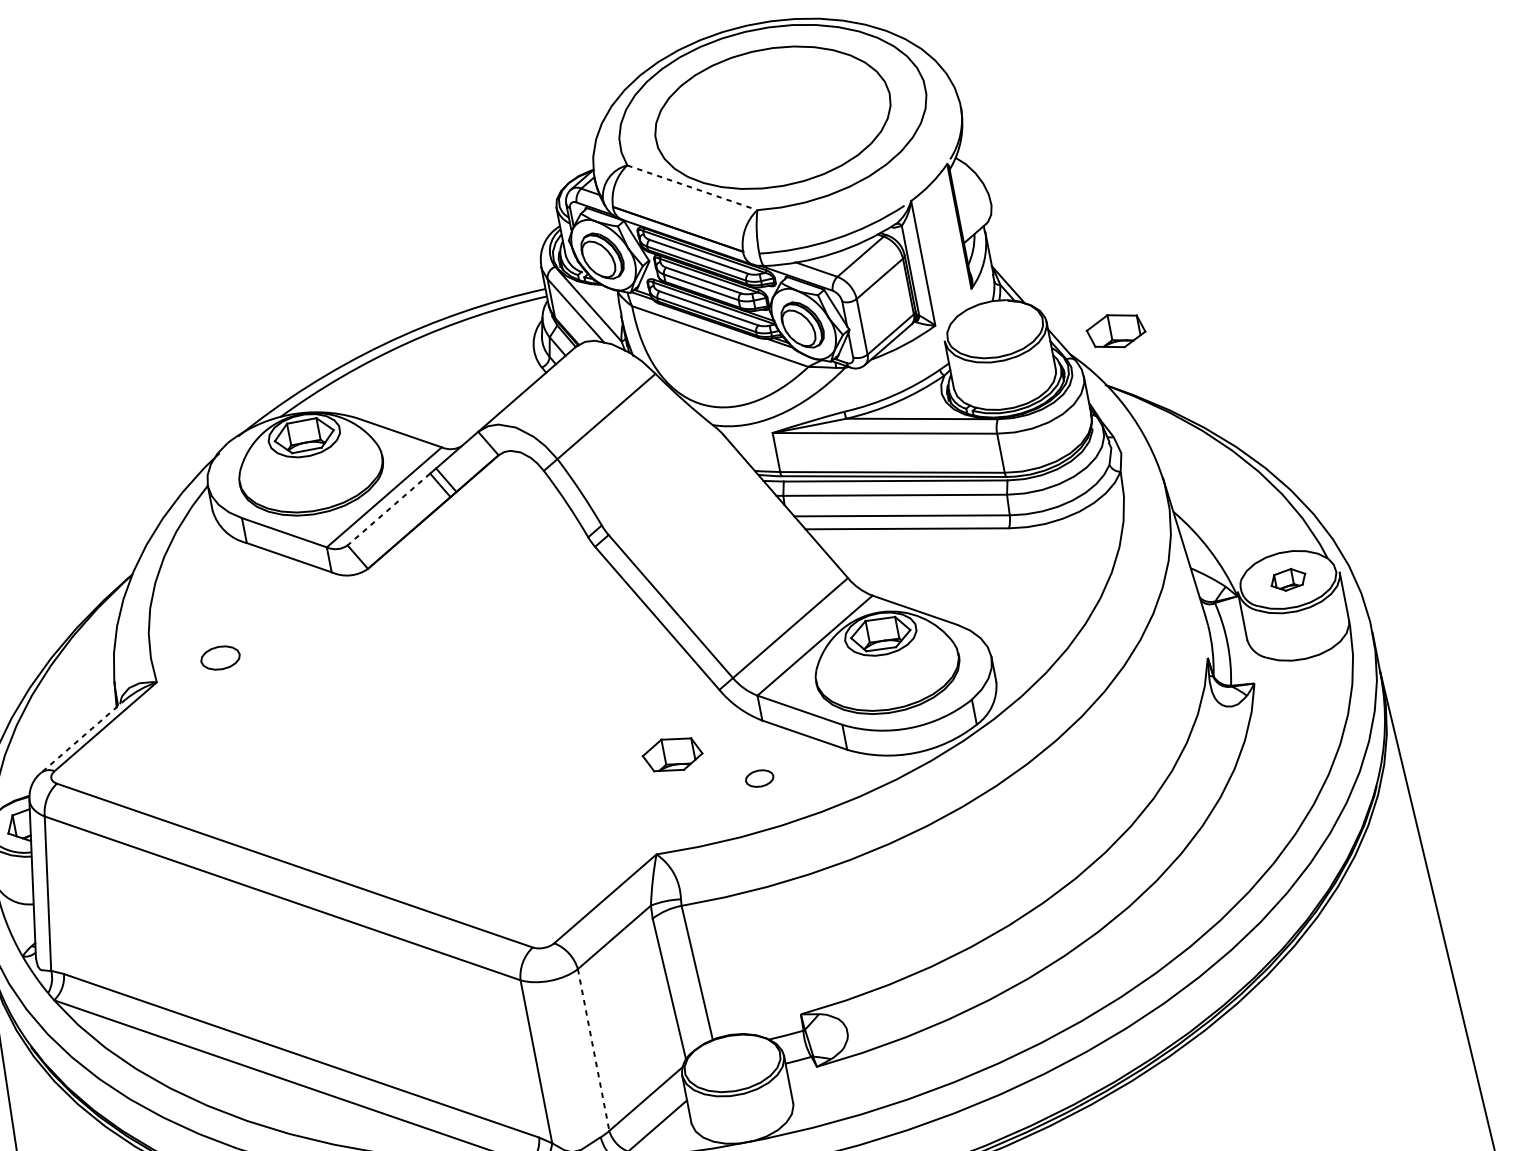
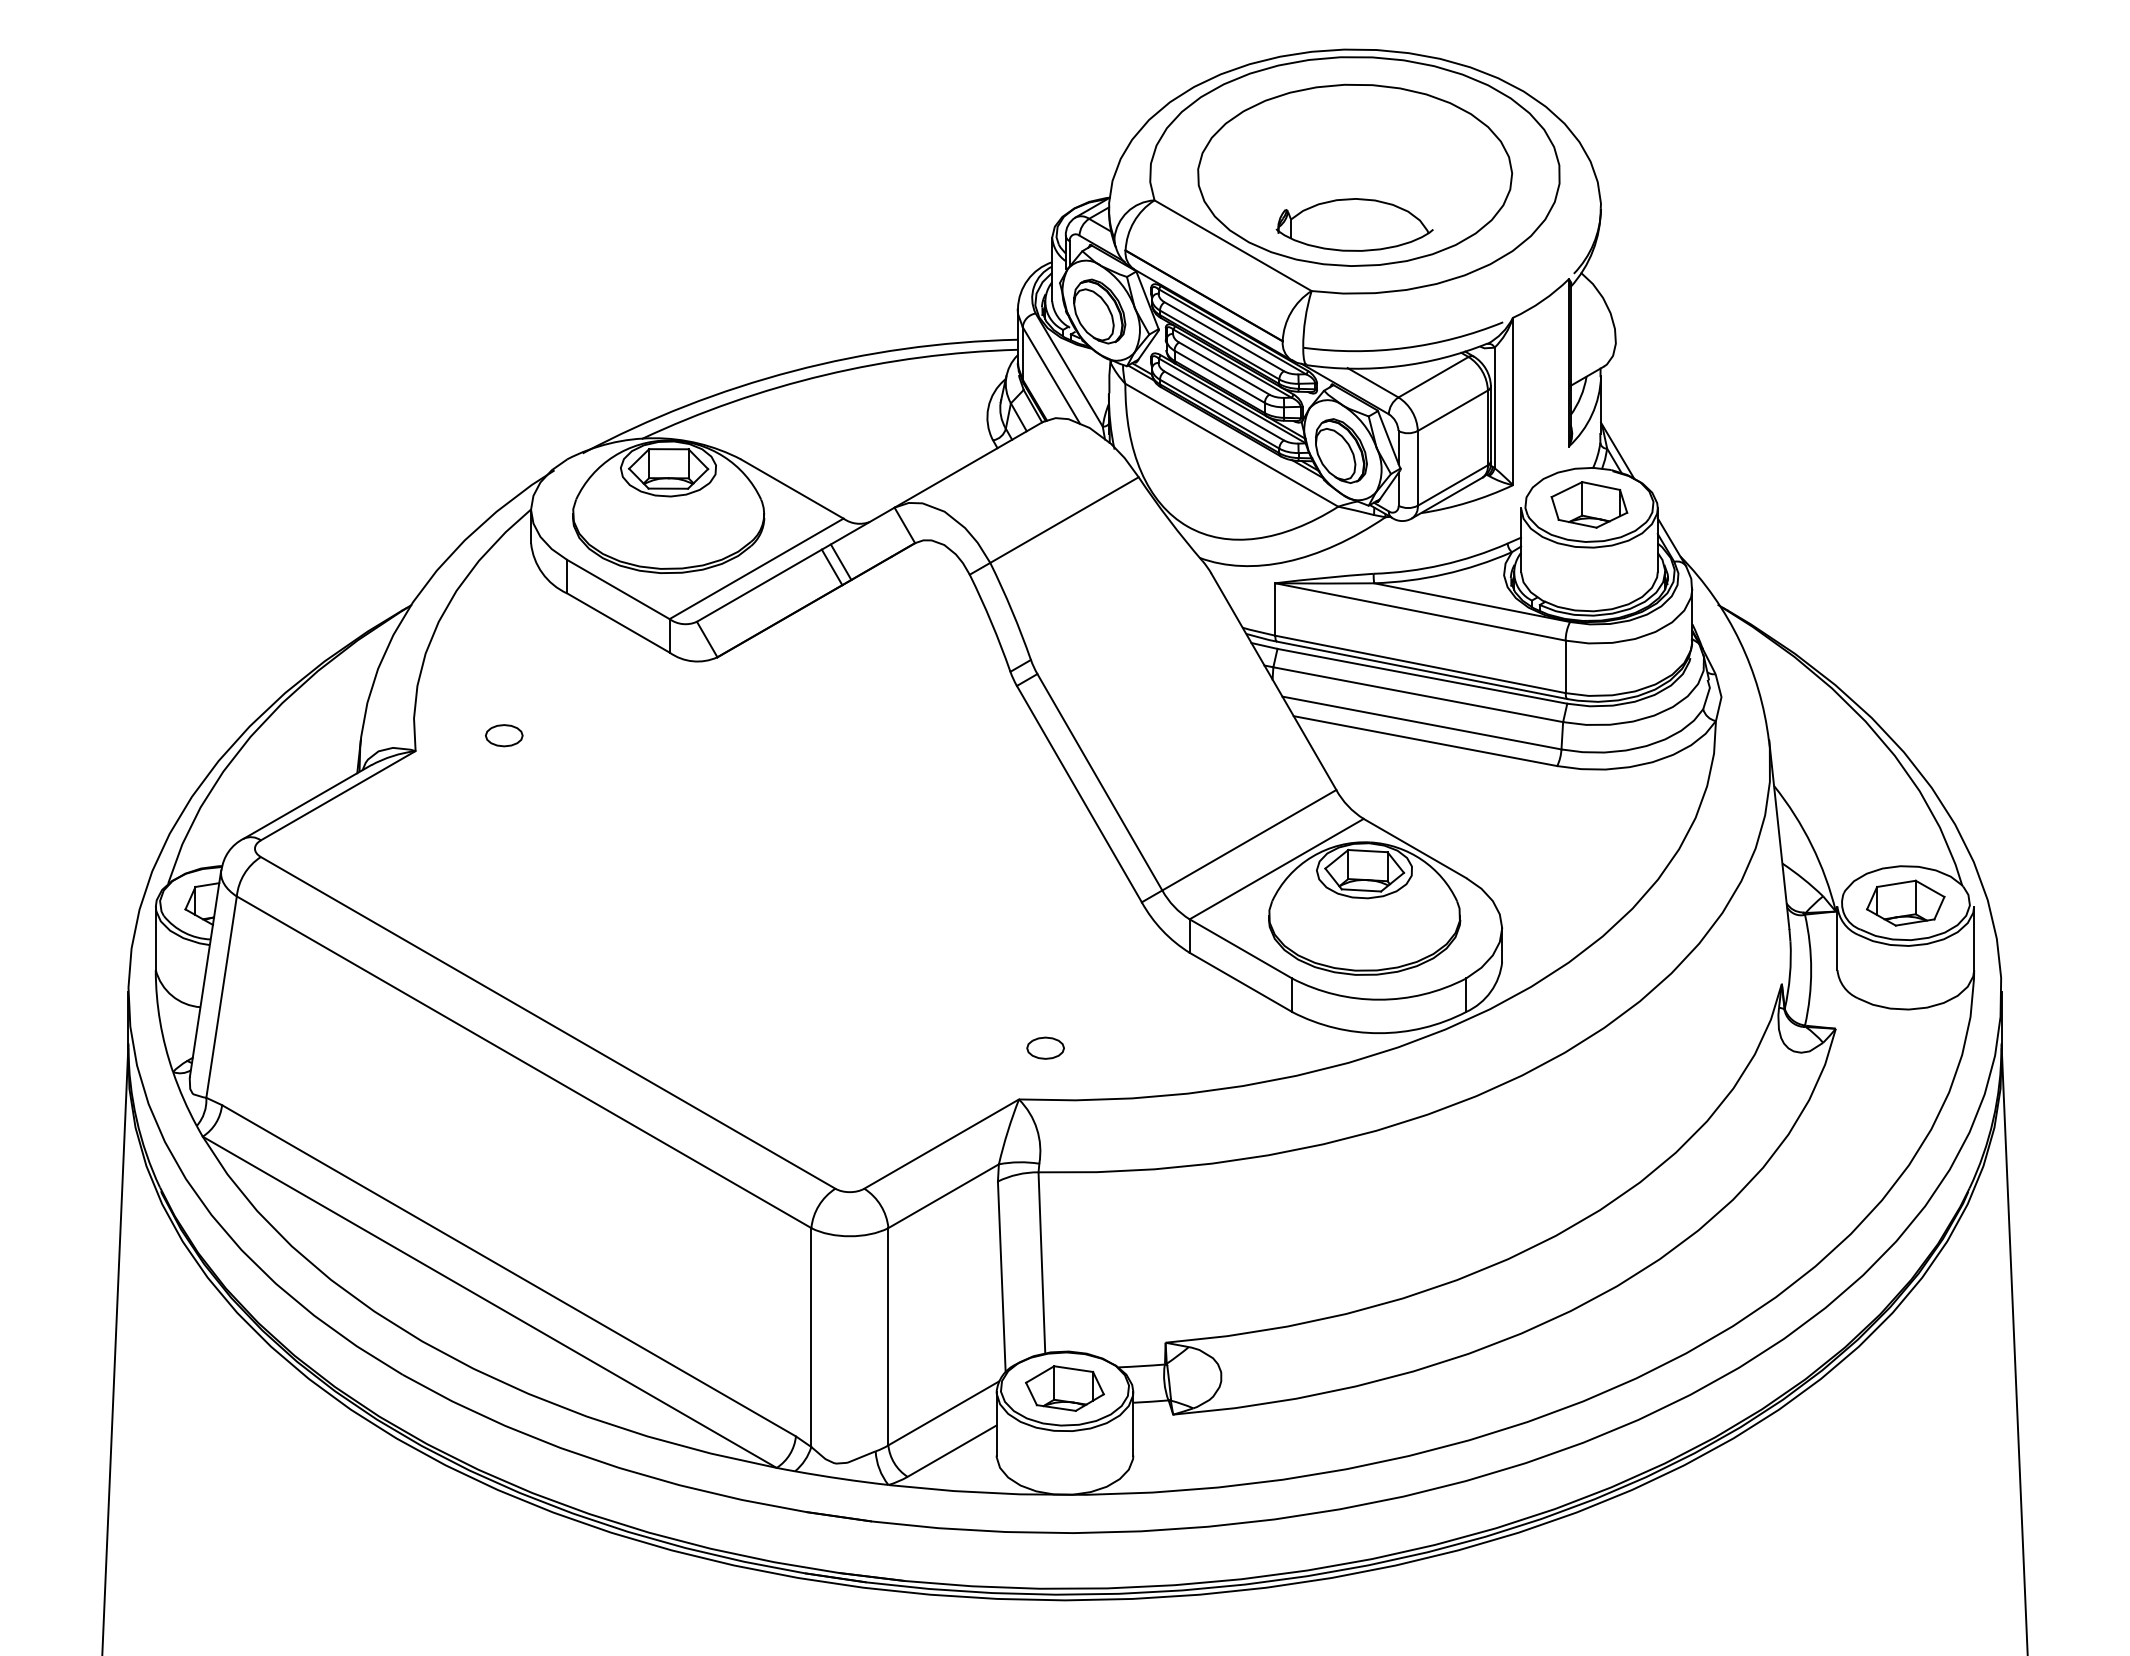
part: (779, 154) -> (1354, 224), added
line: (692, 187) -> (1233, 245), dashed -> solid
part: (1116, 330) -> (1589, 504), moved
line: (388, 509) -> (758, 585), dashed -> solid
part: (1288, 579) -> (1905, 902), size x1.67
part: (220, 657) -> (504, 735), size x0.71
line: (83, 736) -> (307, 802), dashed -> solid
part: (672, 754) -> (1064, 1388), moved
part: (759, 778) -> (1045, 1047), moved
line: (593, 1049) -> (888, 1336), dashed -> solid

